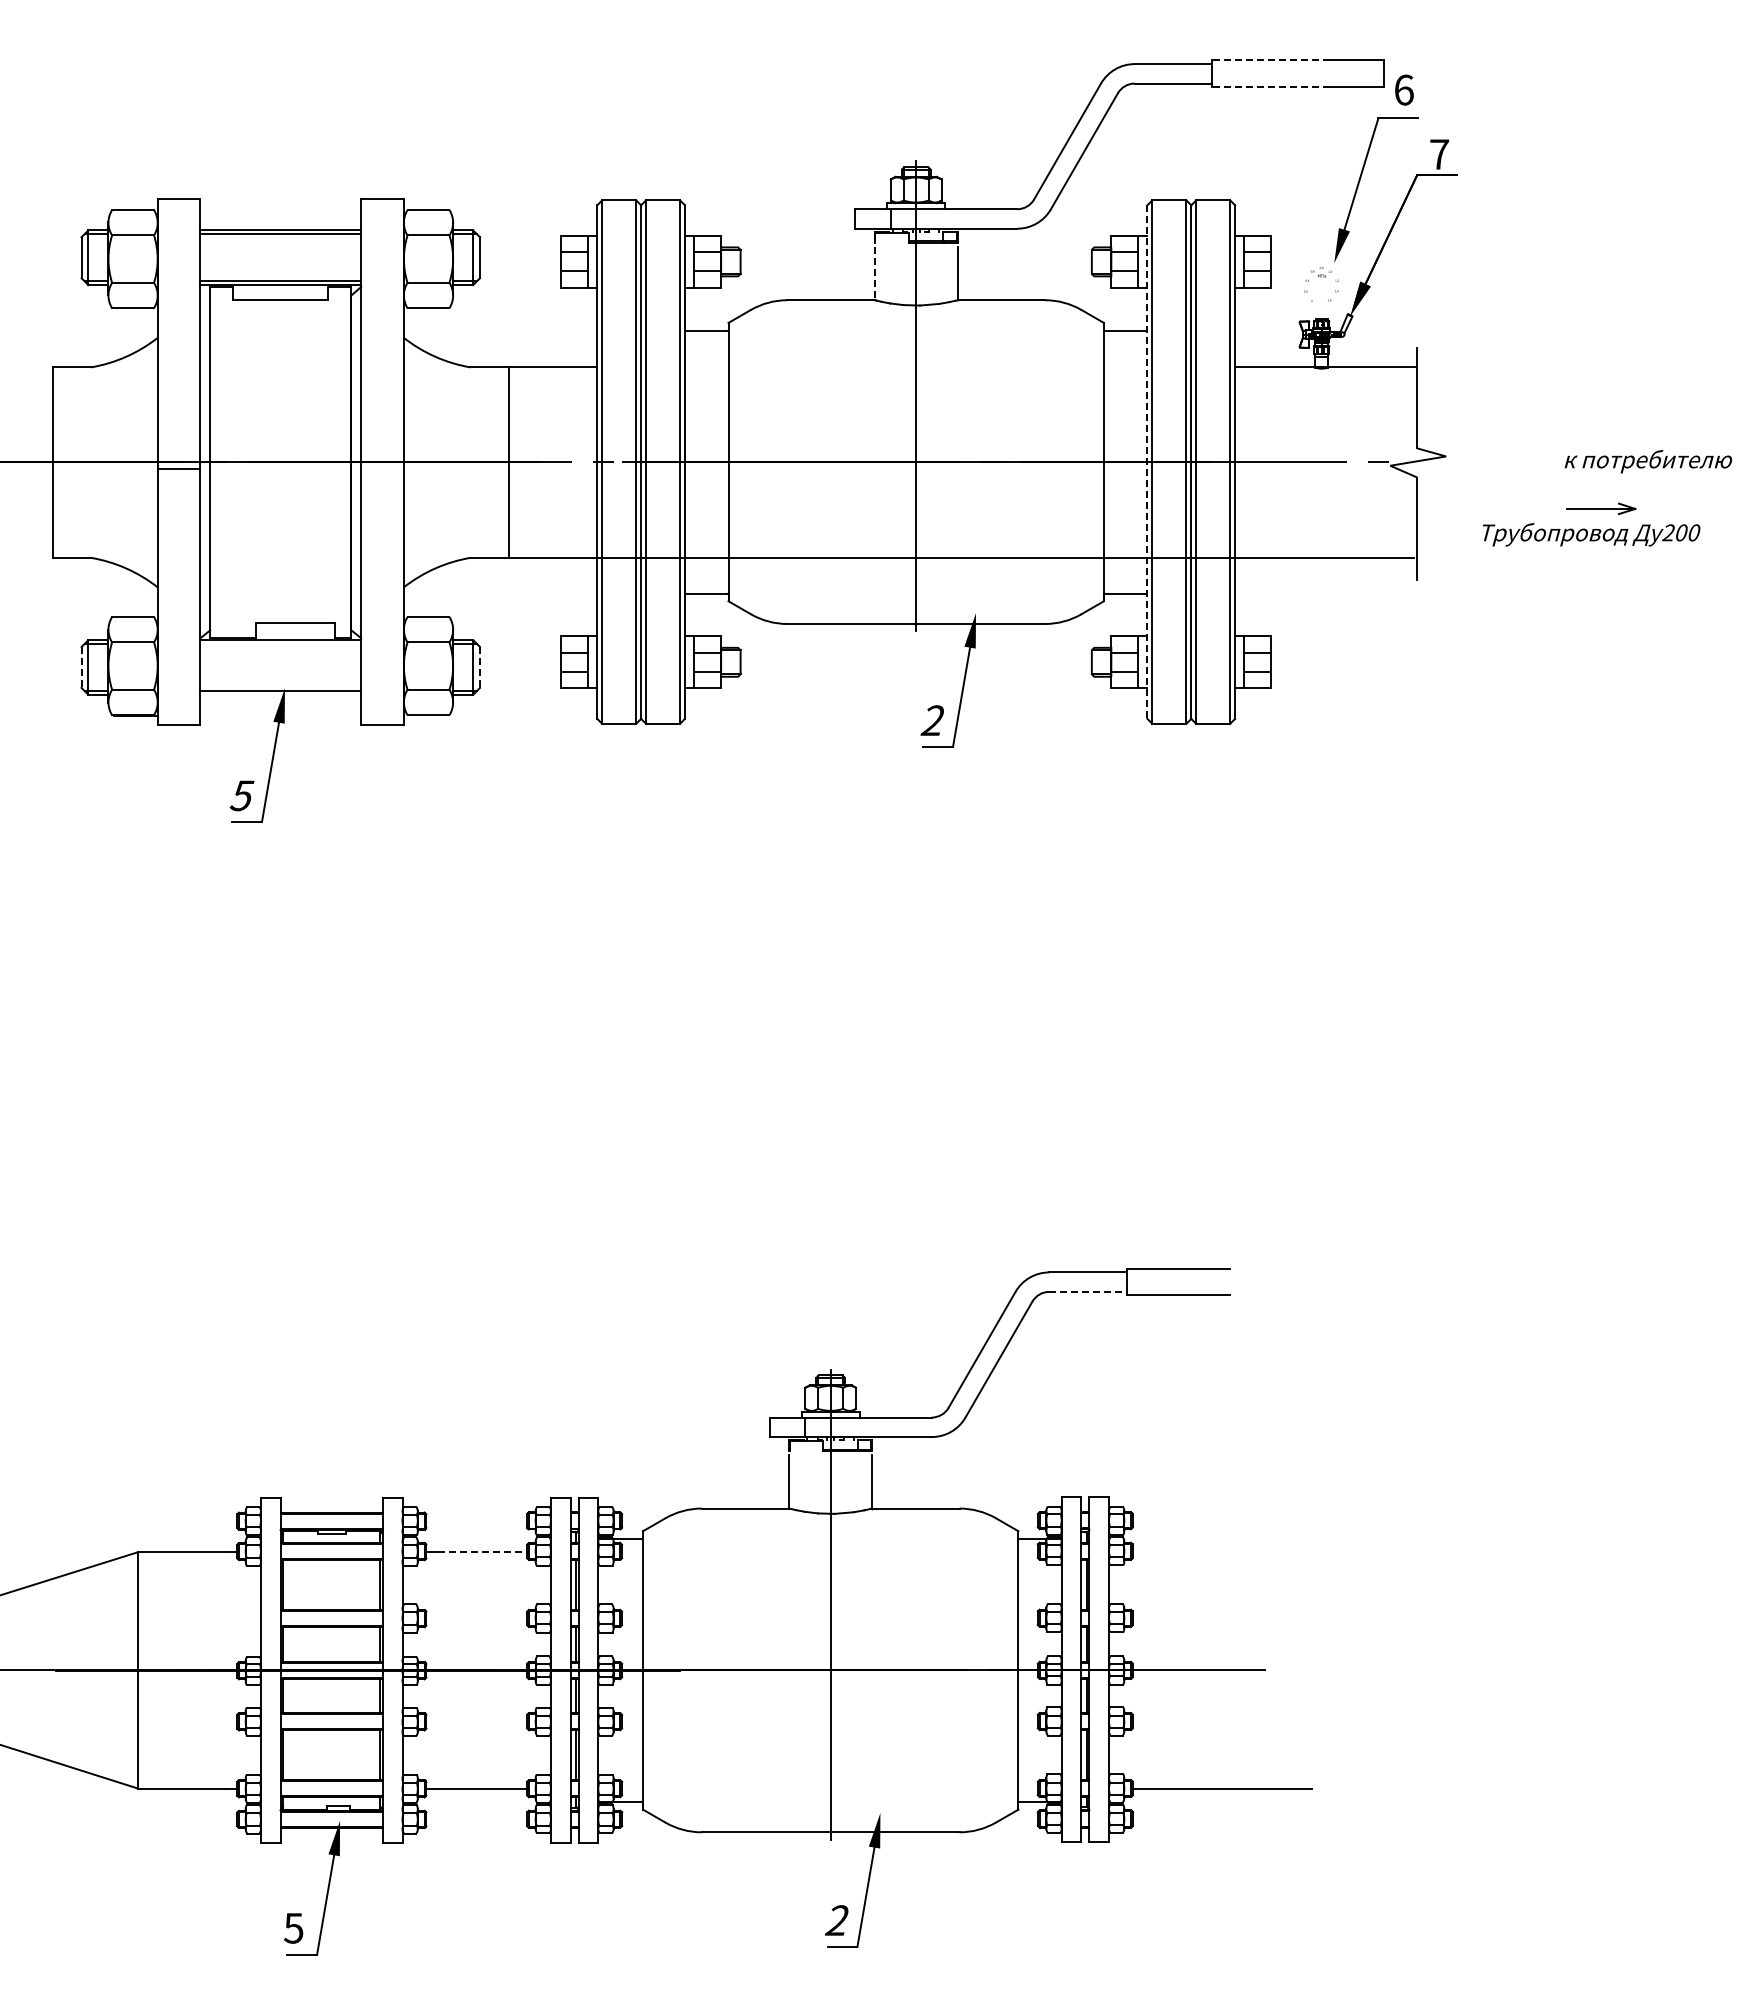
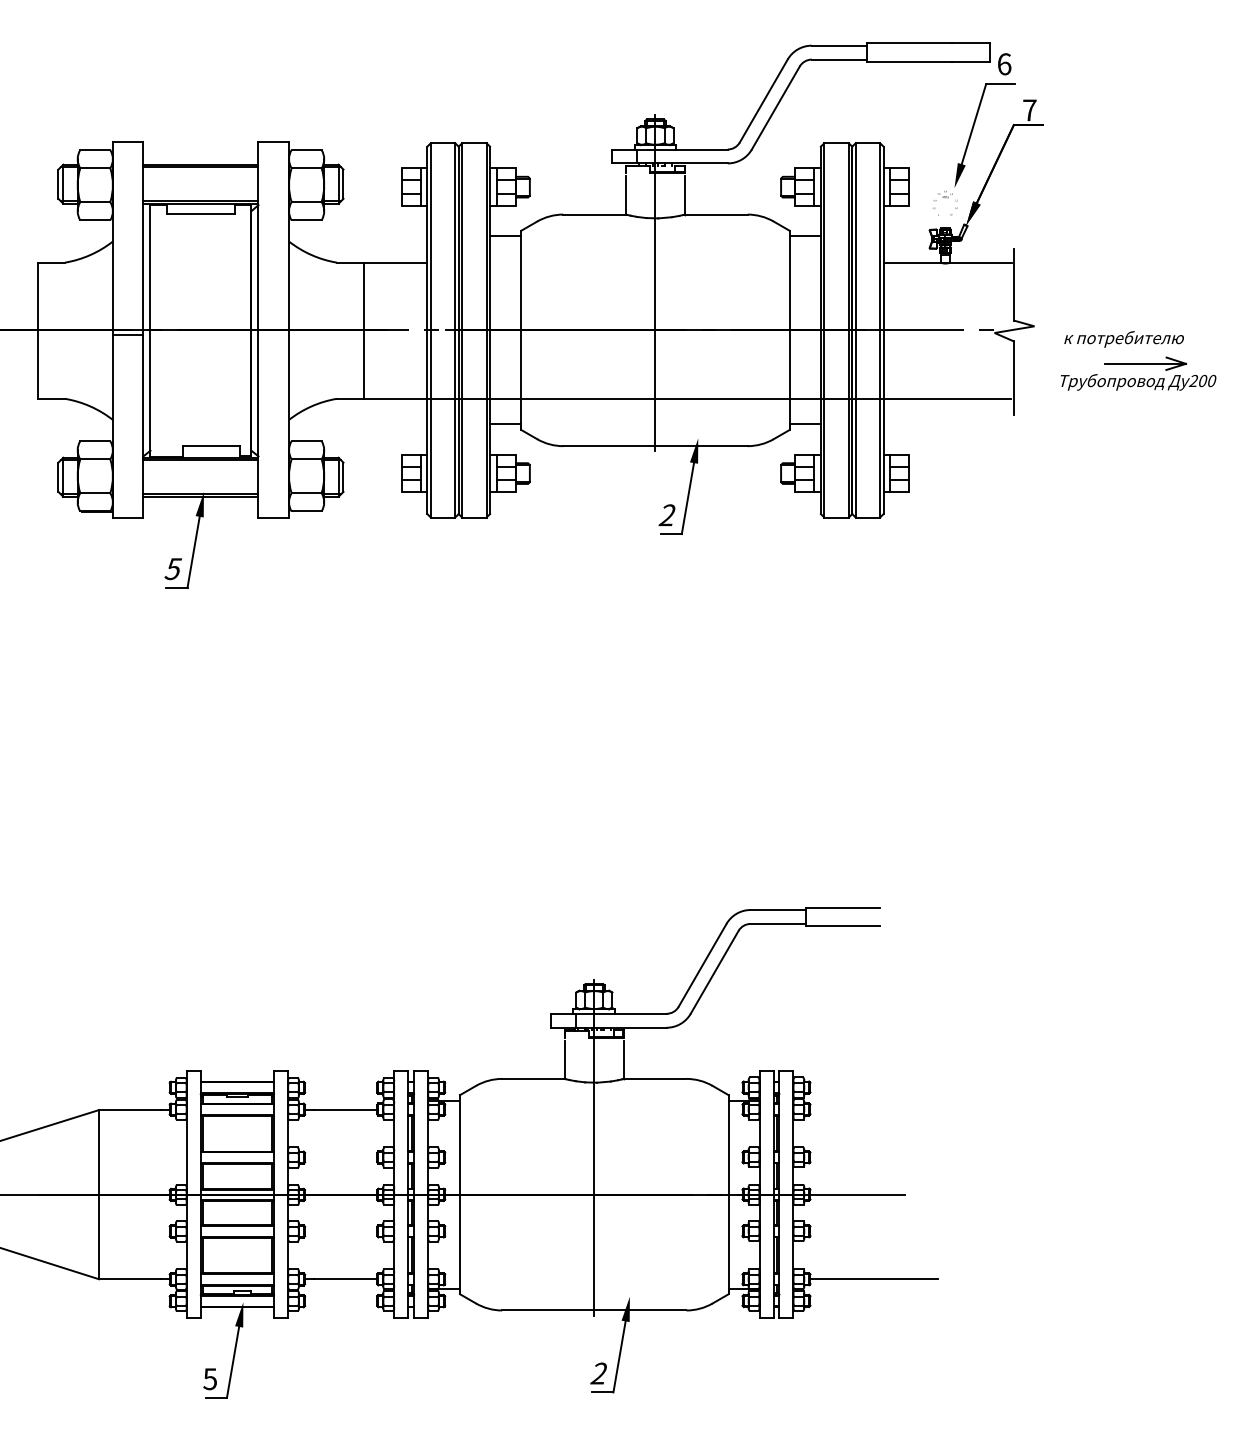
line: (1270, 60) -> (908, 43), dashed -> solid
line: (1270, 87) -> (908, 62), dashed -> solid
line: (874, 273) -> (625, 195), dashed -> solid
text: (1648, 461) -> (1124, 339), moved
line: (1147, 462) -> (820, 330), dashed -> solid
part: (1601, 508) -> (1145, 363), size x1.67
line: (280, 643) -> (200, 460), added
line: (81, 667) -> (58, 477), dashed -> solid
line: (480, 667) -> (343, 477), dashed -> solid
line: (280, 694) -> (200, 496), added
line: (1087, 1291) -> (778, 923), dashed -> solid
line: (484, 1551) -> (346, 1109), dashed -> solid

